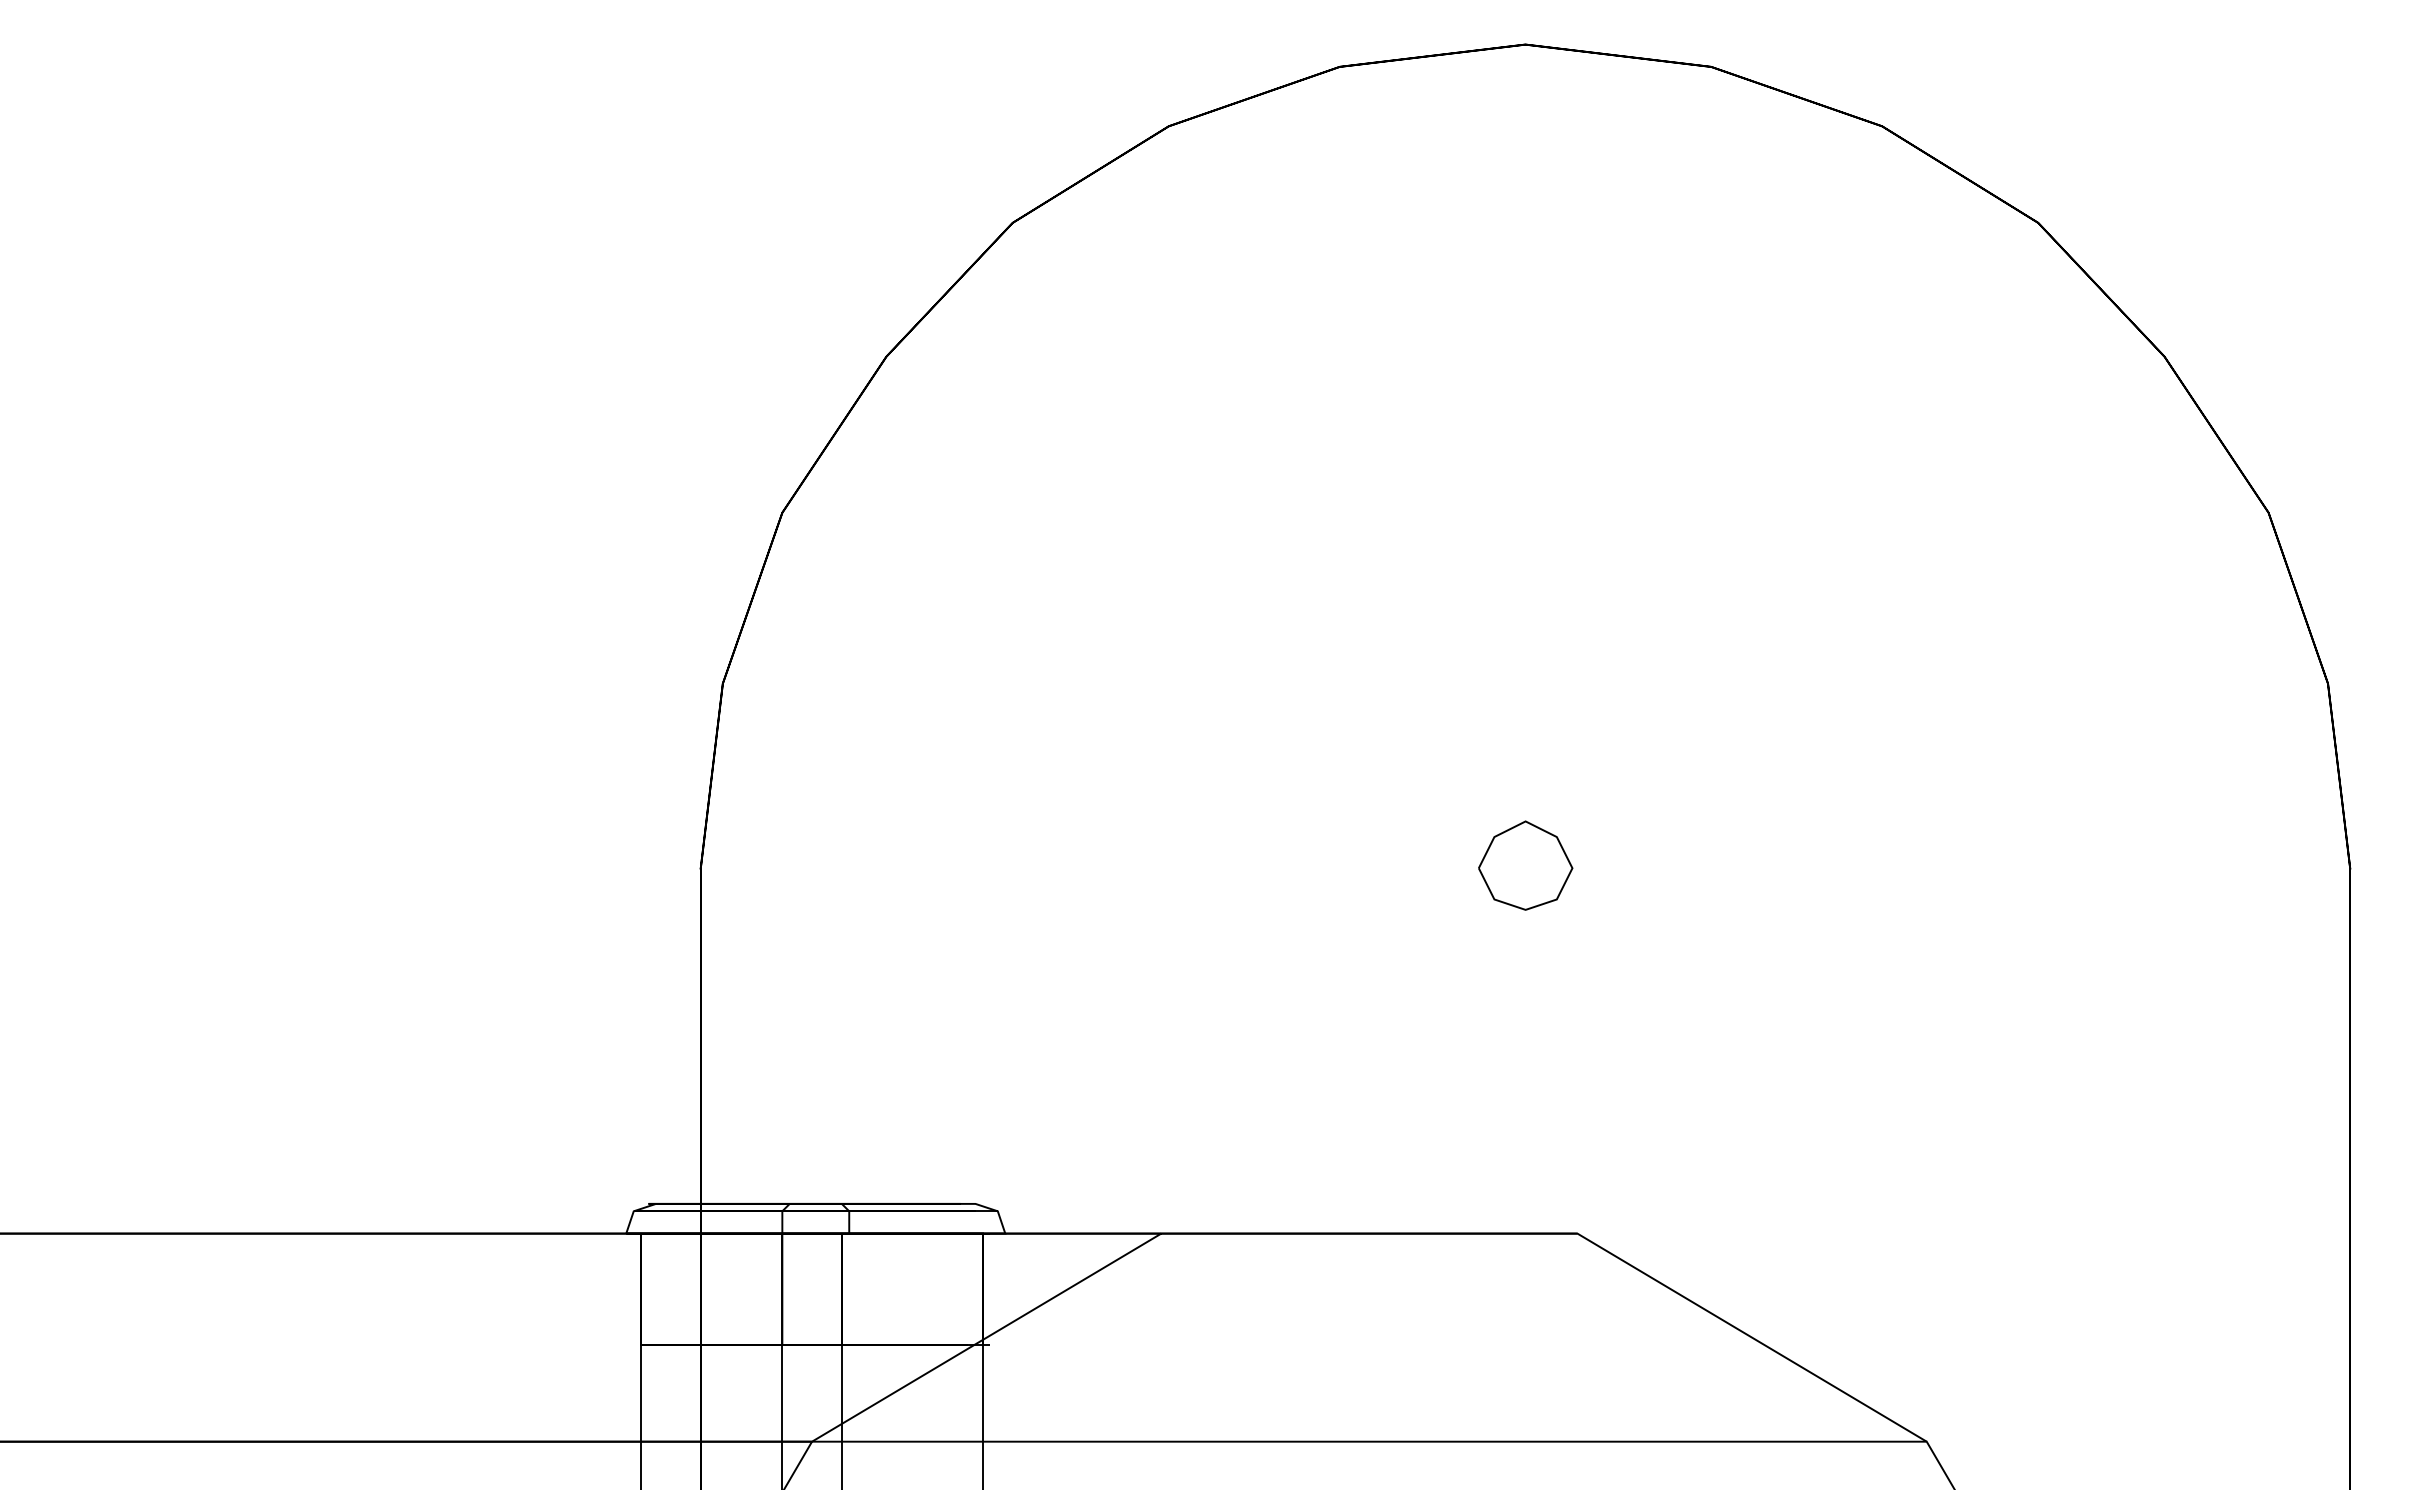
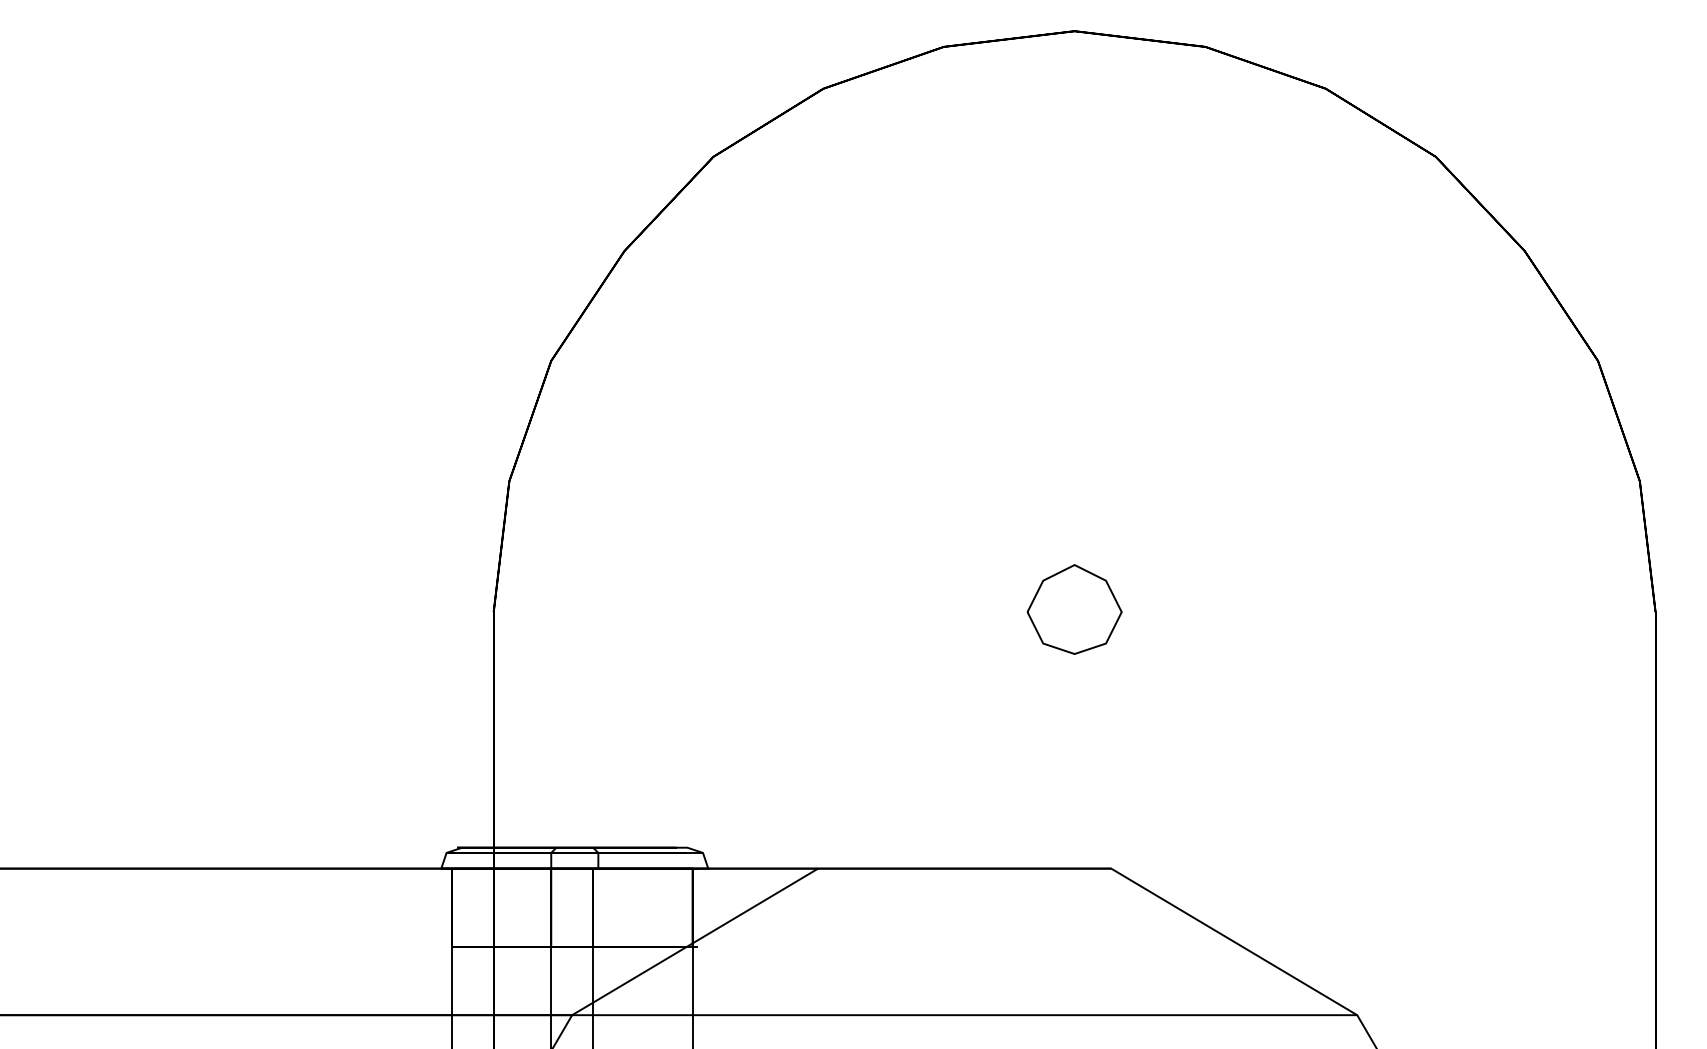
part: (1525, 865) -> (1074, 609), size x1.43

